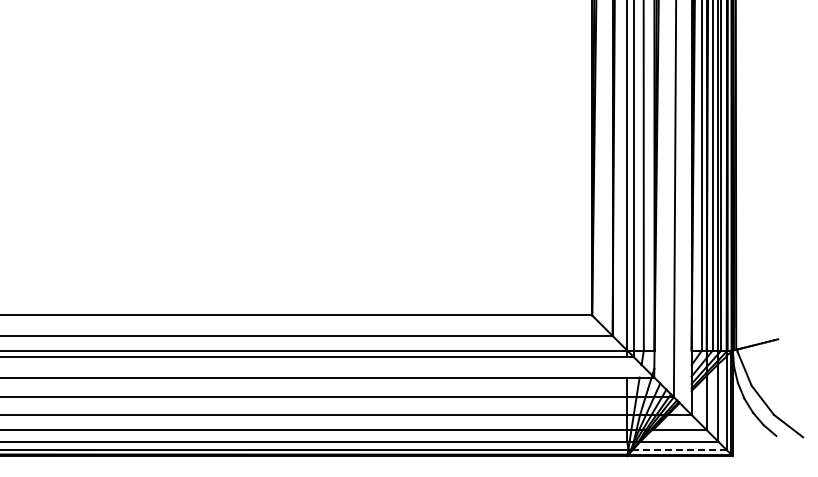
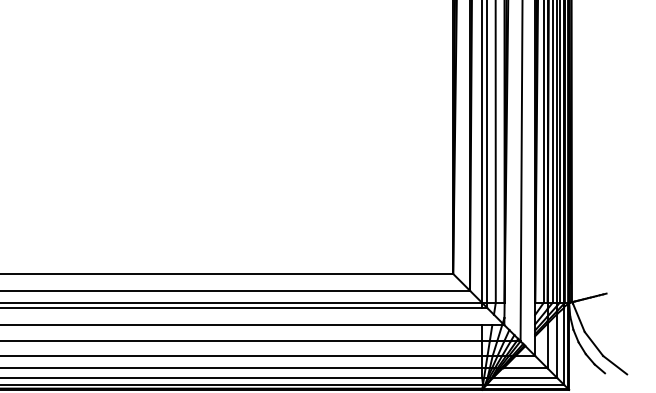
line: (679, 449) -> (525, 384), dashed -> solid

